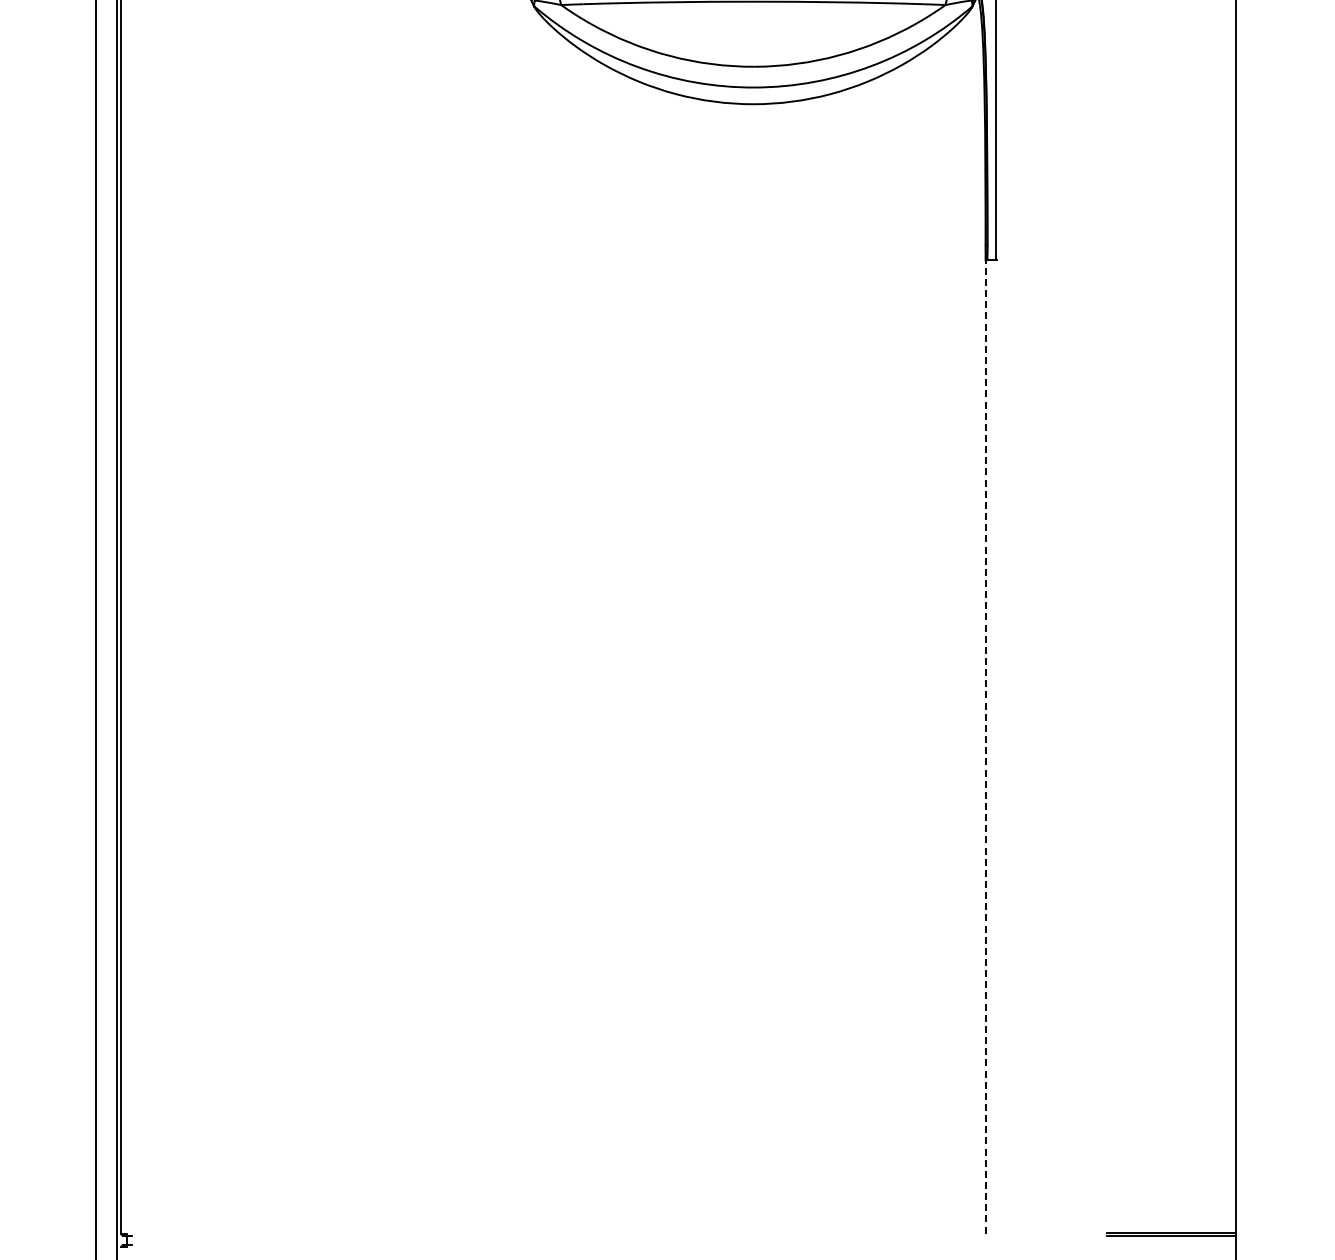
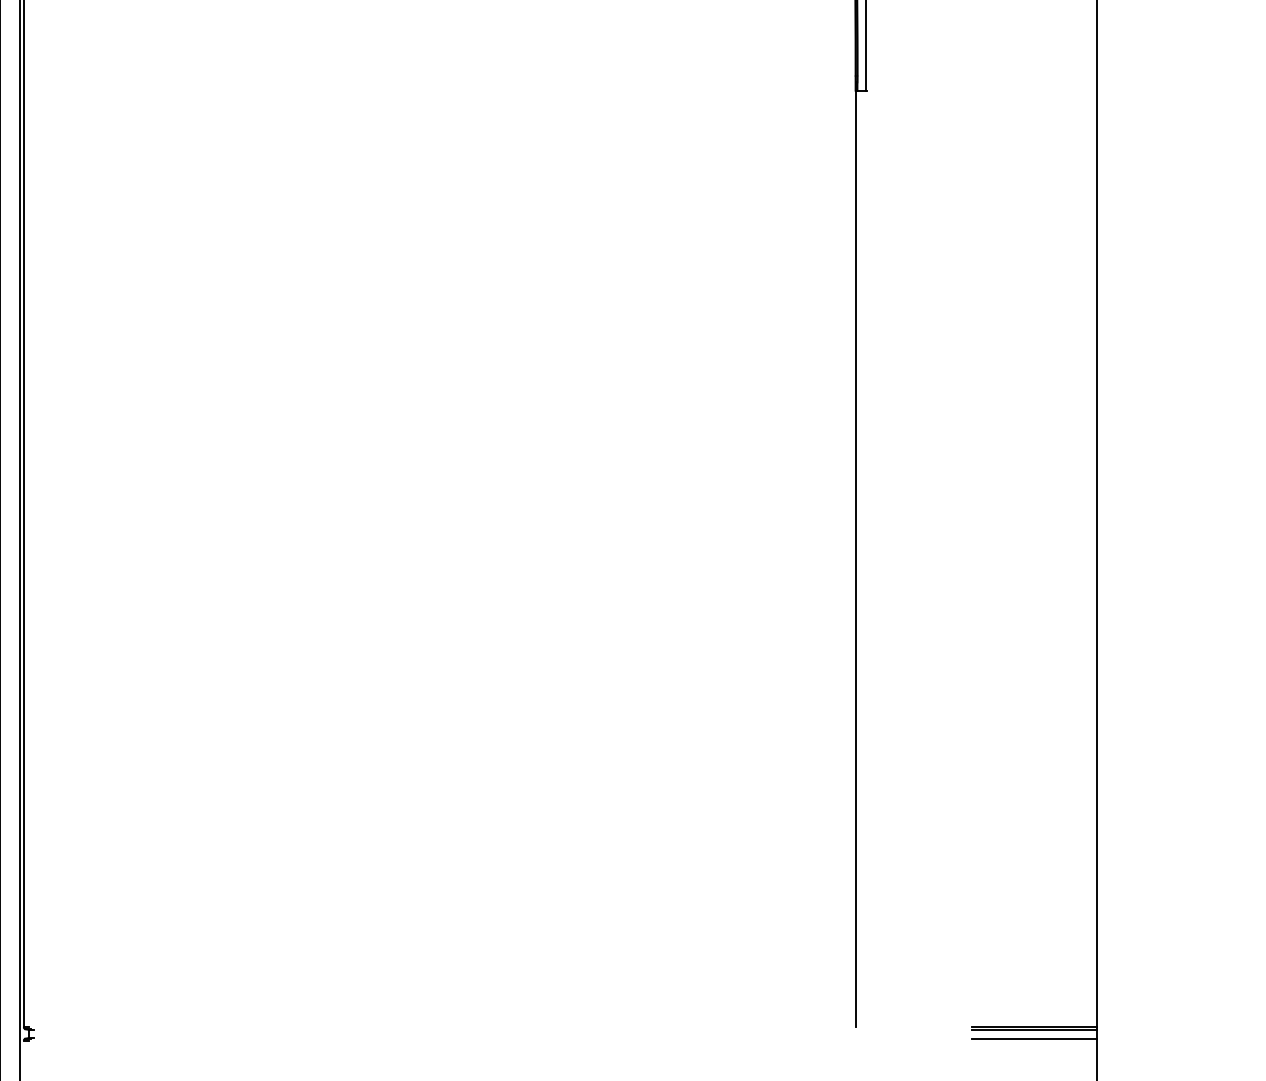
line: (985, 746) -> (855, 558), dashed -> solid
line: (1171, 1245) -> (1034, 1038), added

